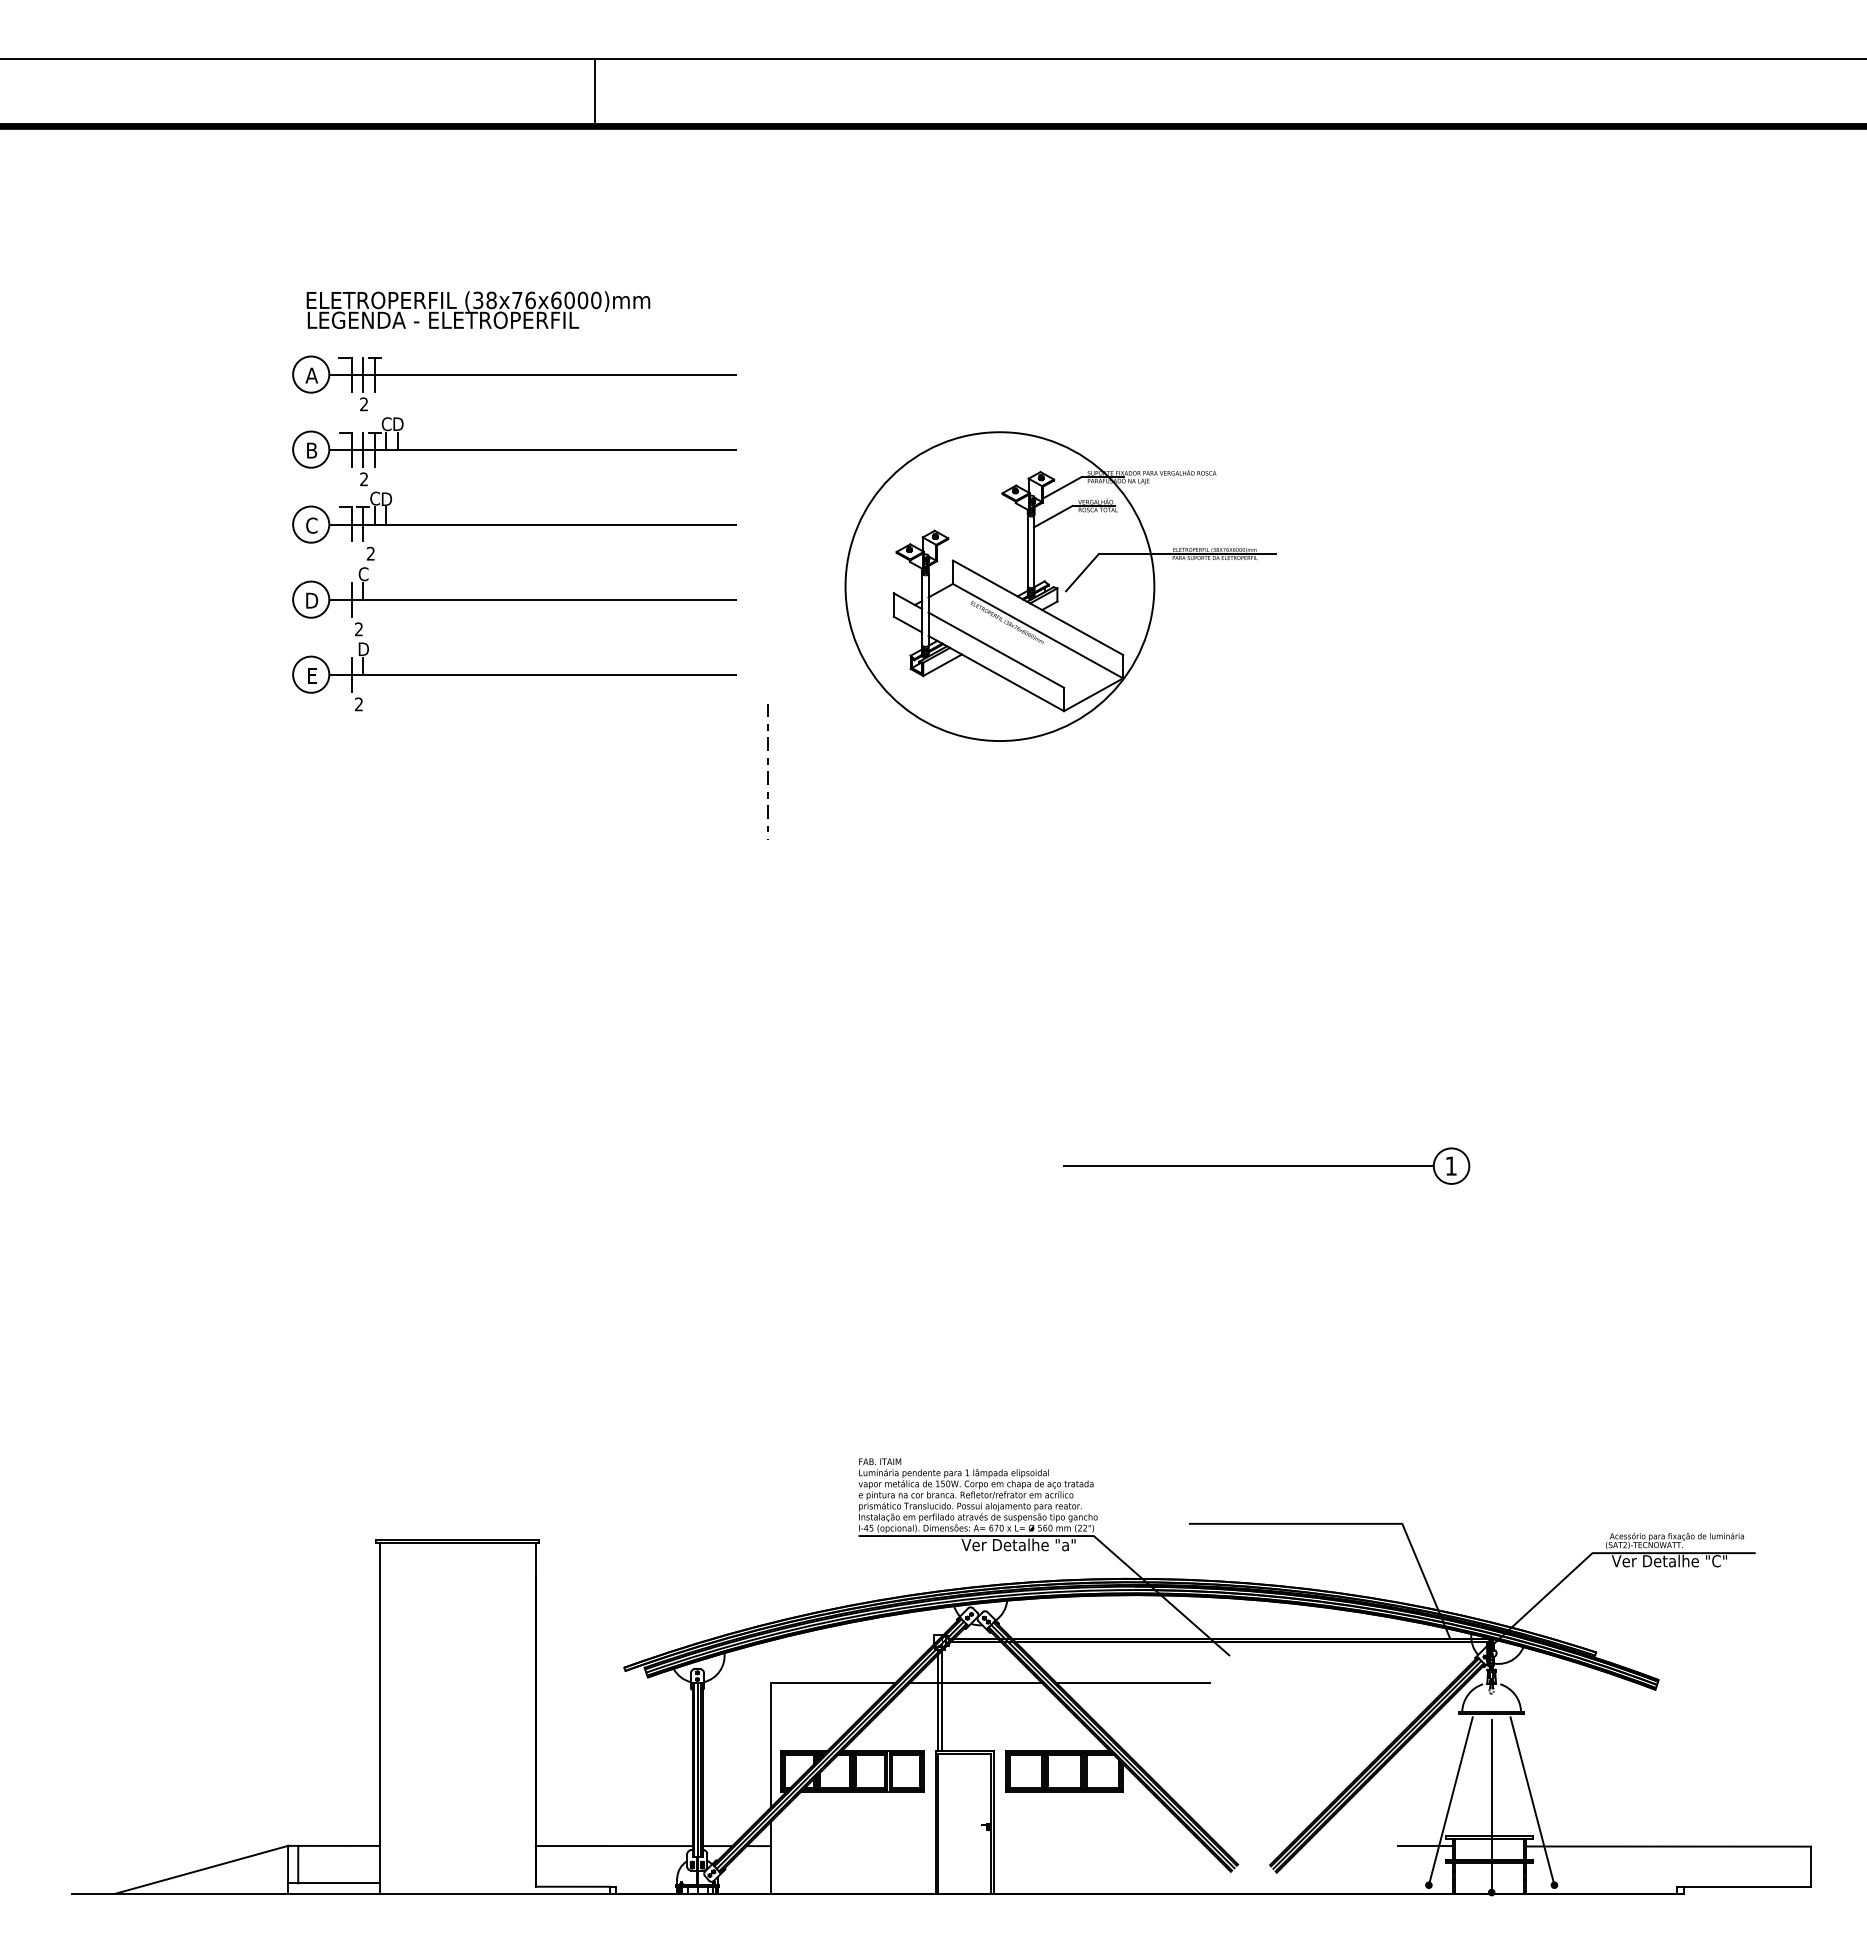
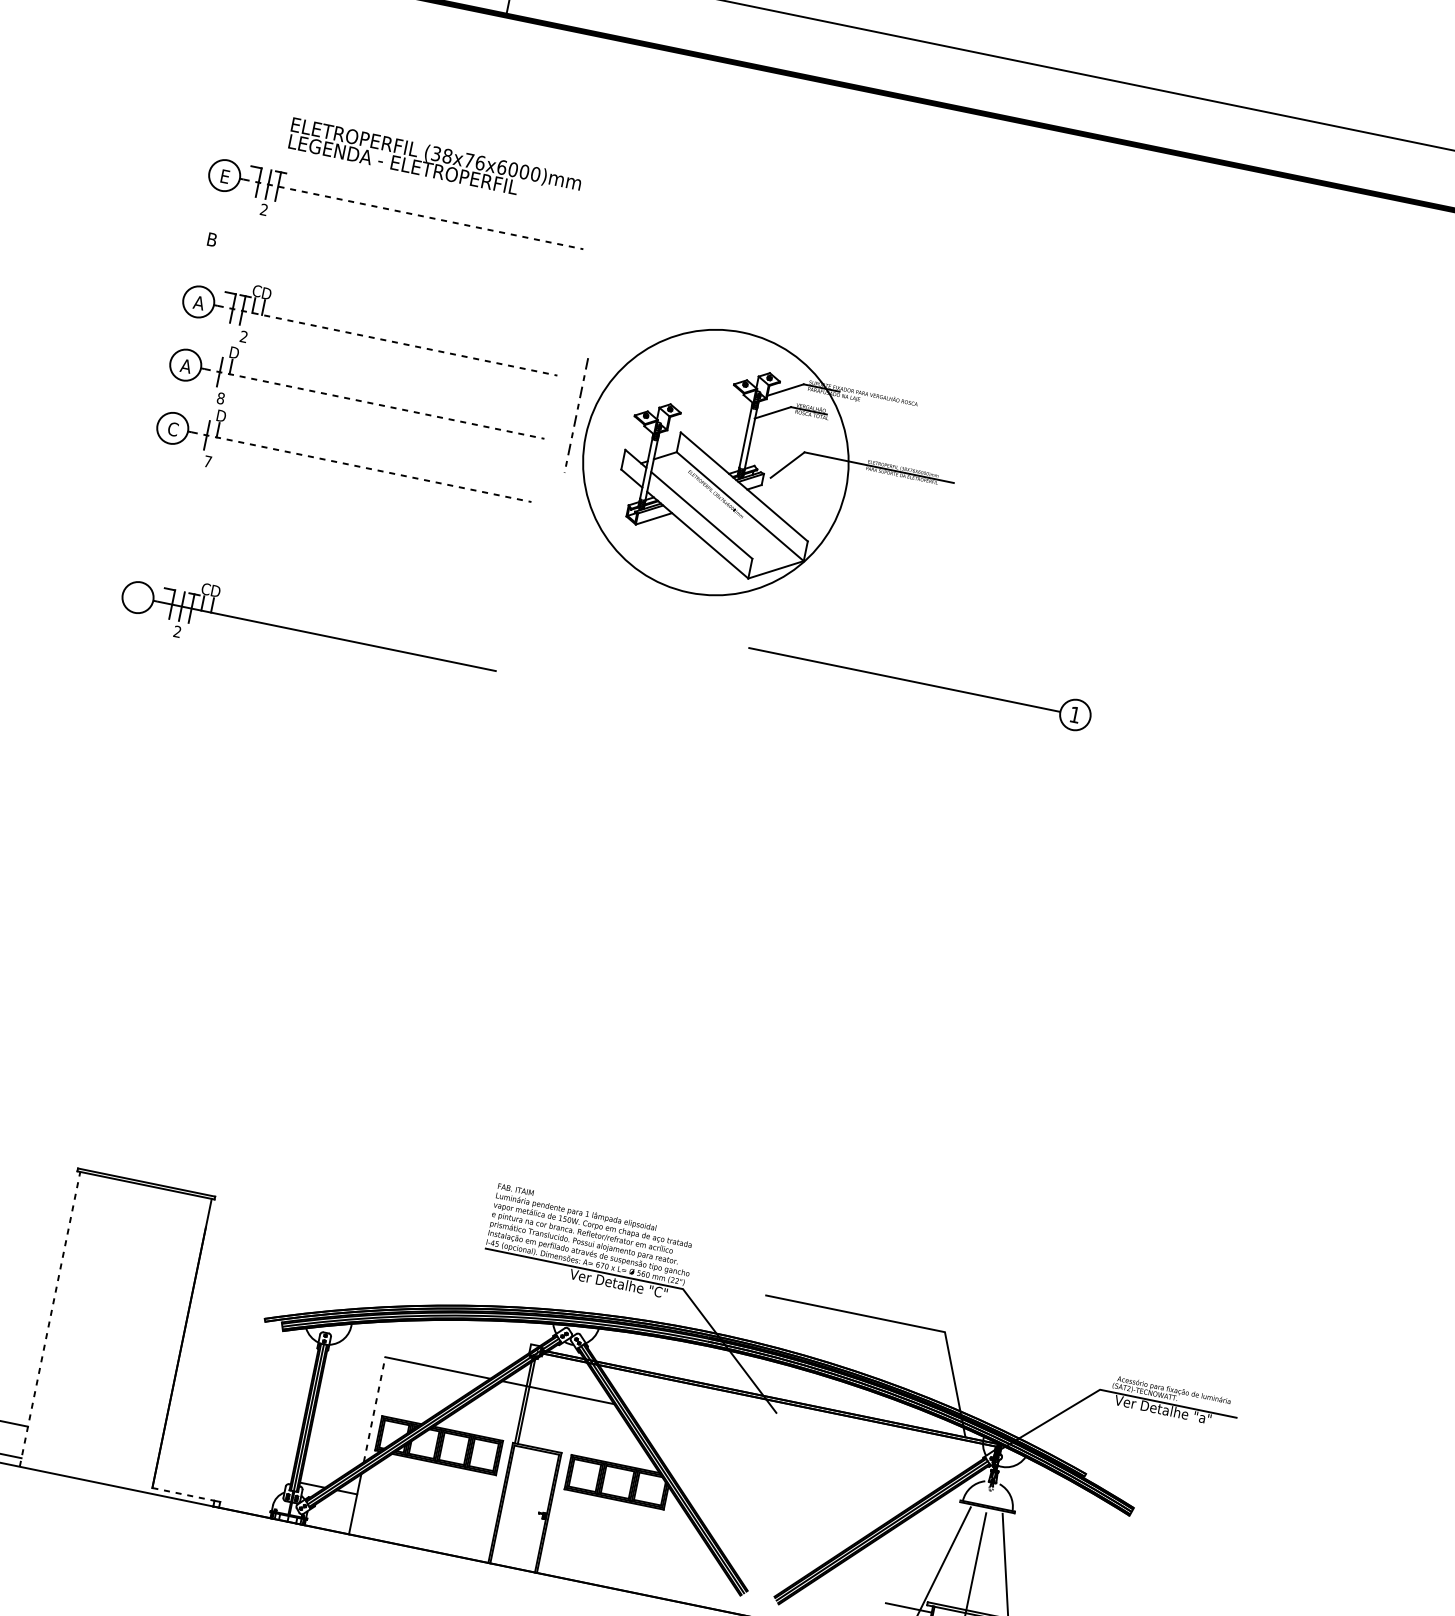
text: (478, 309) -> (434, 161), moved
line: (535, 374) -> (413, 214), solid -> dashed
text: (311, 375) -> (224, 176), A -> E
part: (514, 451) -> (308, 634), moved
line: (535, 524) -> (387, 340), solid -> dashed
text: (311, 525) -> (198, 302), C -> A
text: (363, 574) -> (234, 353), C -> D
part: (1060, 586) -> (766, 472), moved
line: (535, 599) -> (374, 403), solid -> dashed
text: (311, 600) -> (185, 365), D -> A
text: (359, 629) -> (221, 398), 2 -> 8
line: (535, 674) -> (361, 466), solid -> dashed
text: (311, 675) -> (172, 429), E -> C
text: (358, 704) -> (207, 461), 2 -> 7
line: (767, 771) -> (575, 415), moved
part: (1266, 1165) -> (919, 682), moved
text: (1069, 1544) -> (661, 1292), Ver Detalhe "a" -> Ver Detalhe "C"
text: (1719, 1561) -> (1205, 1418), Ver Detalhe "C" -> Ver Detalhe "a"
line: (1132, 1683) -> (690, 1420), removed
line: (379, 1718) -> (49, 1319), solid -> dashed
line: (770, 1745) -> (374, 1409), solid -> dashed
line: (613, 1846) -> (224, 1467), removed
line: (572, 1886) -> (183, 1494), solid -> dashed

